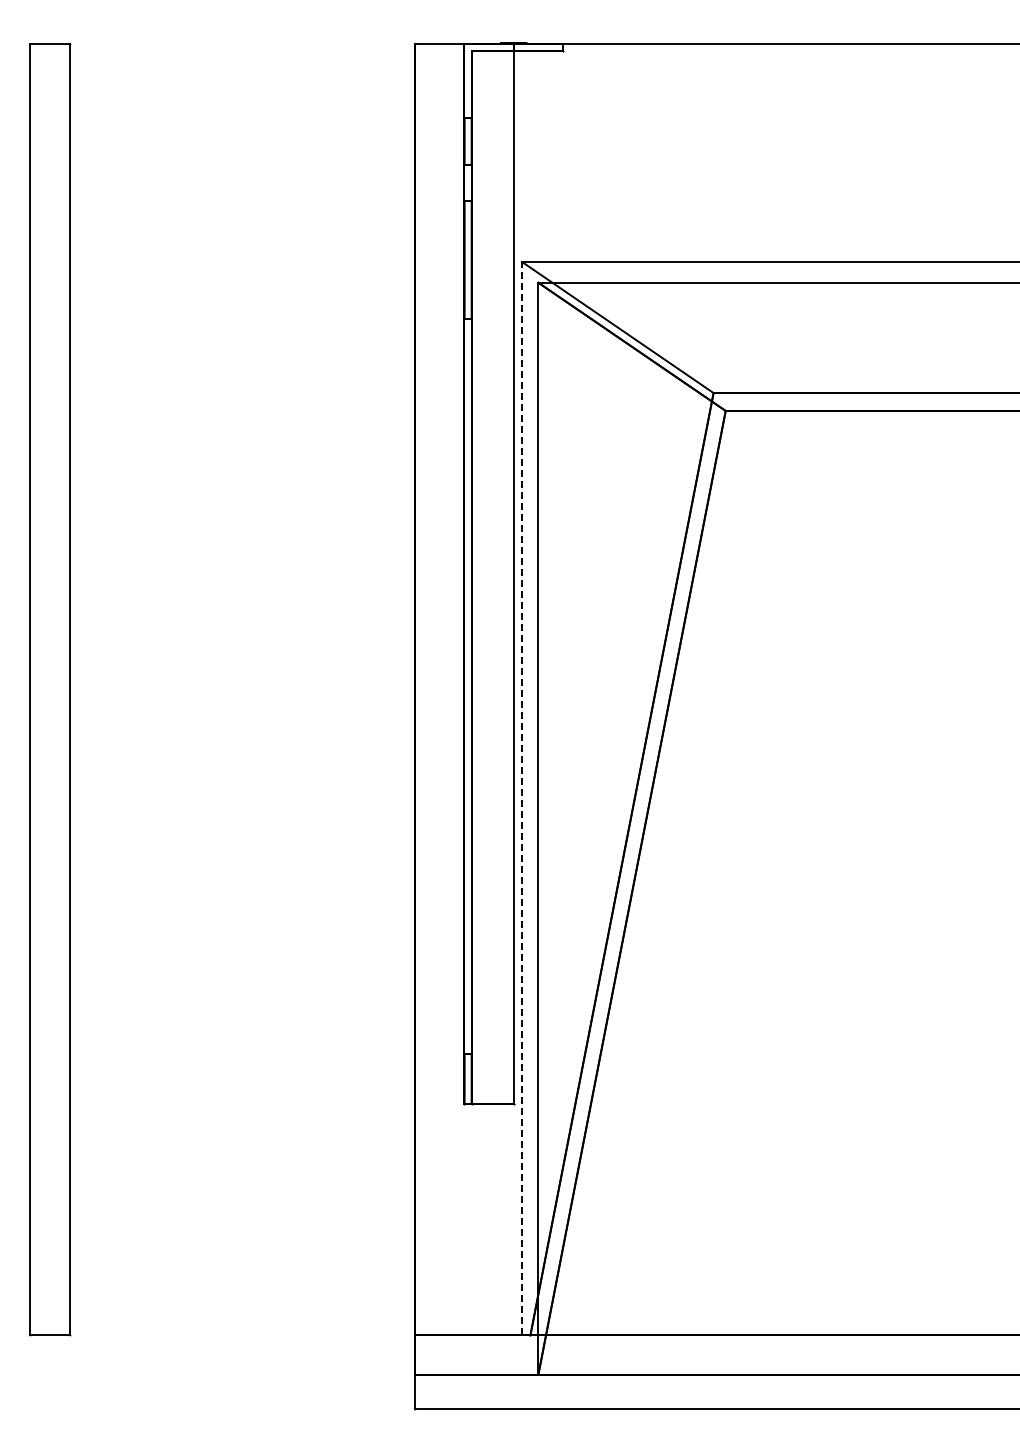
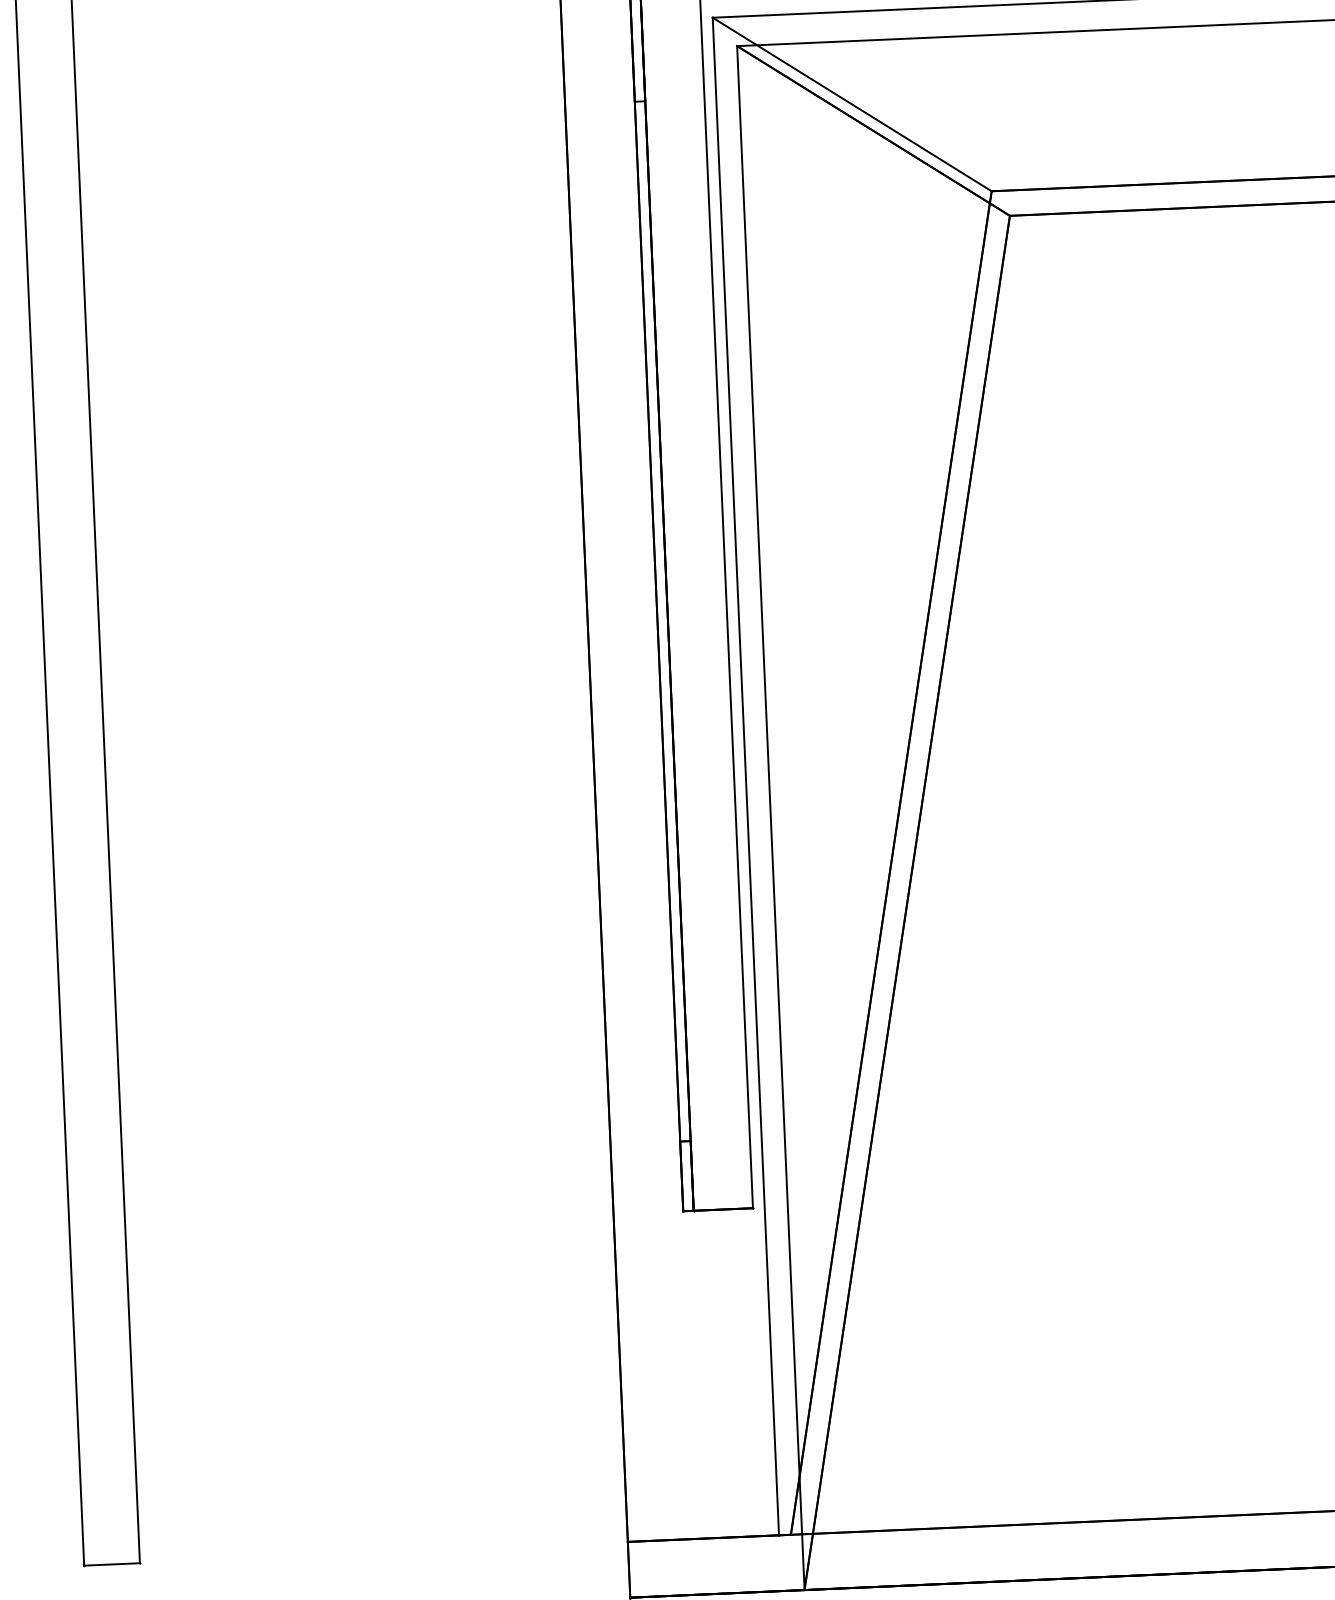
line: (522, 798) -> (746, 776), dashed -> solid

